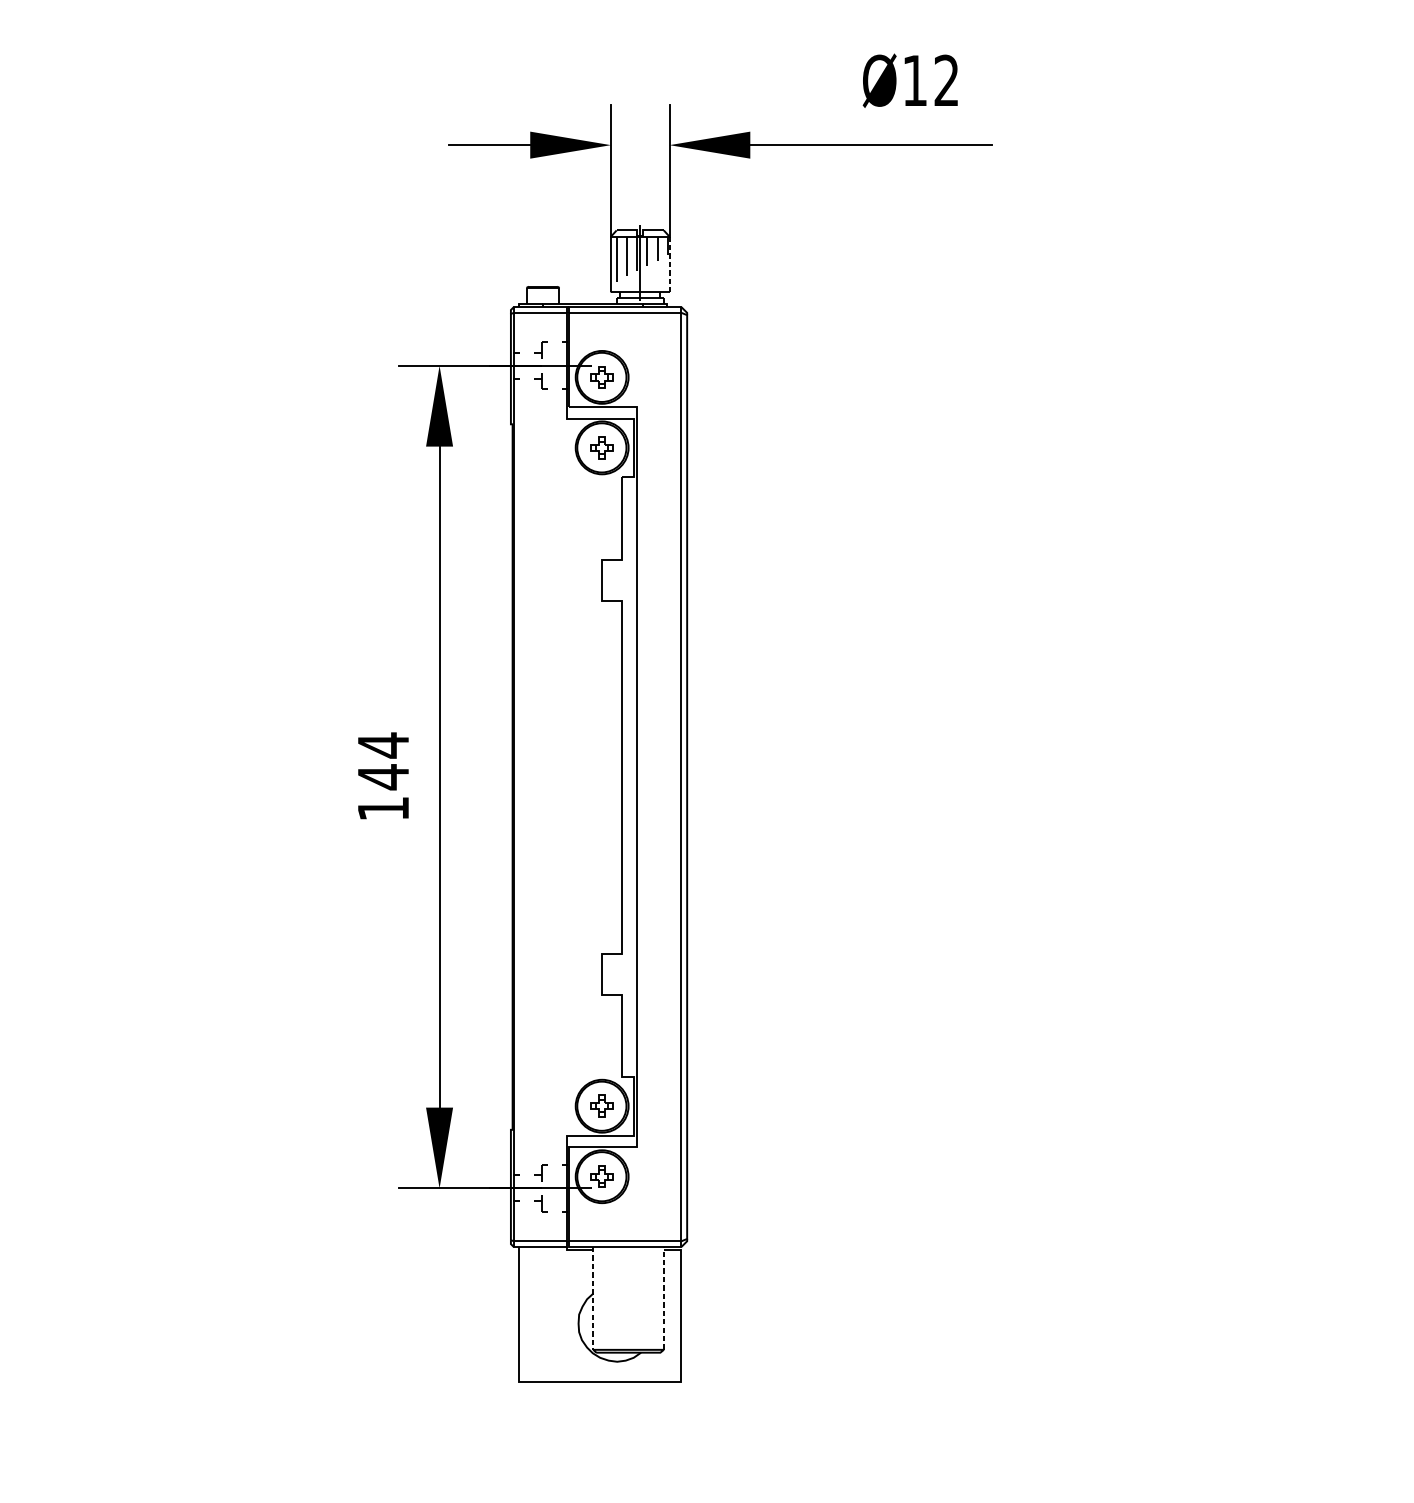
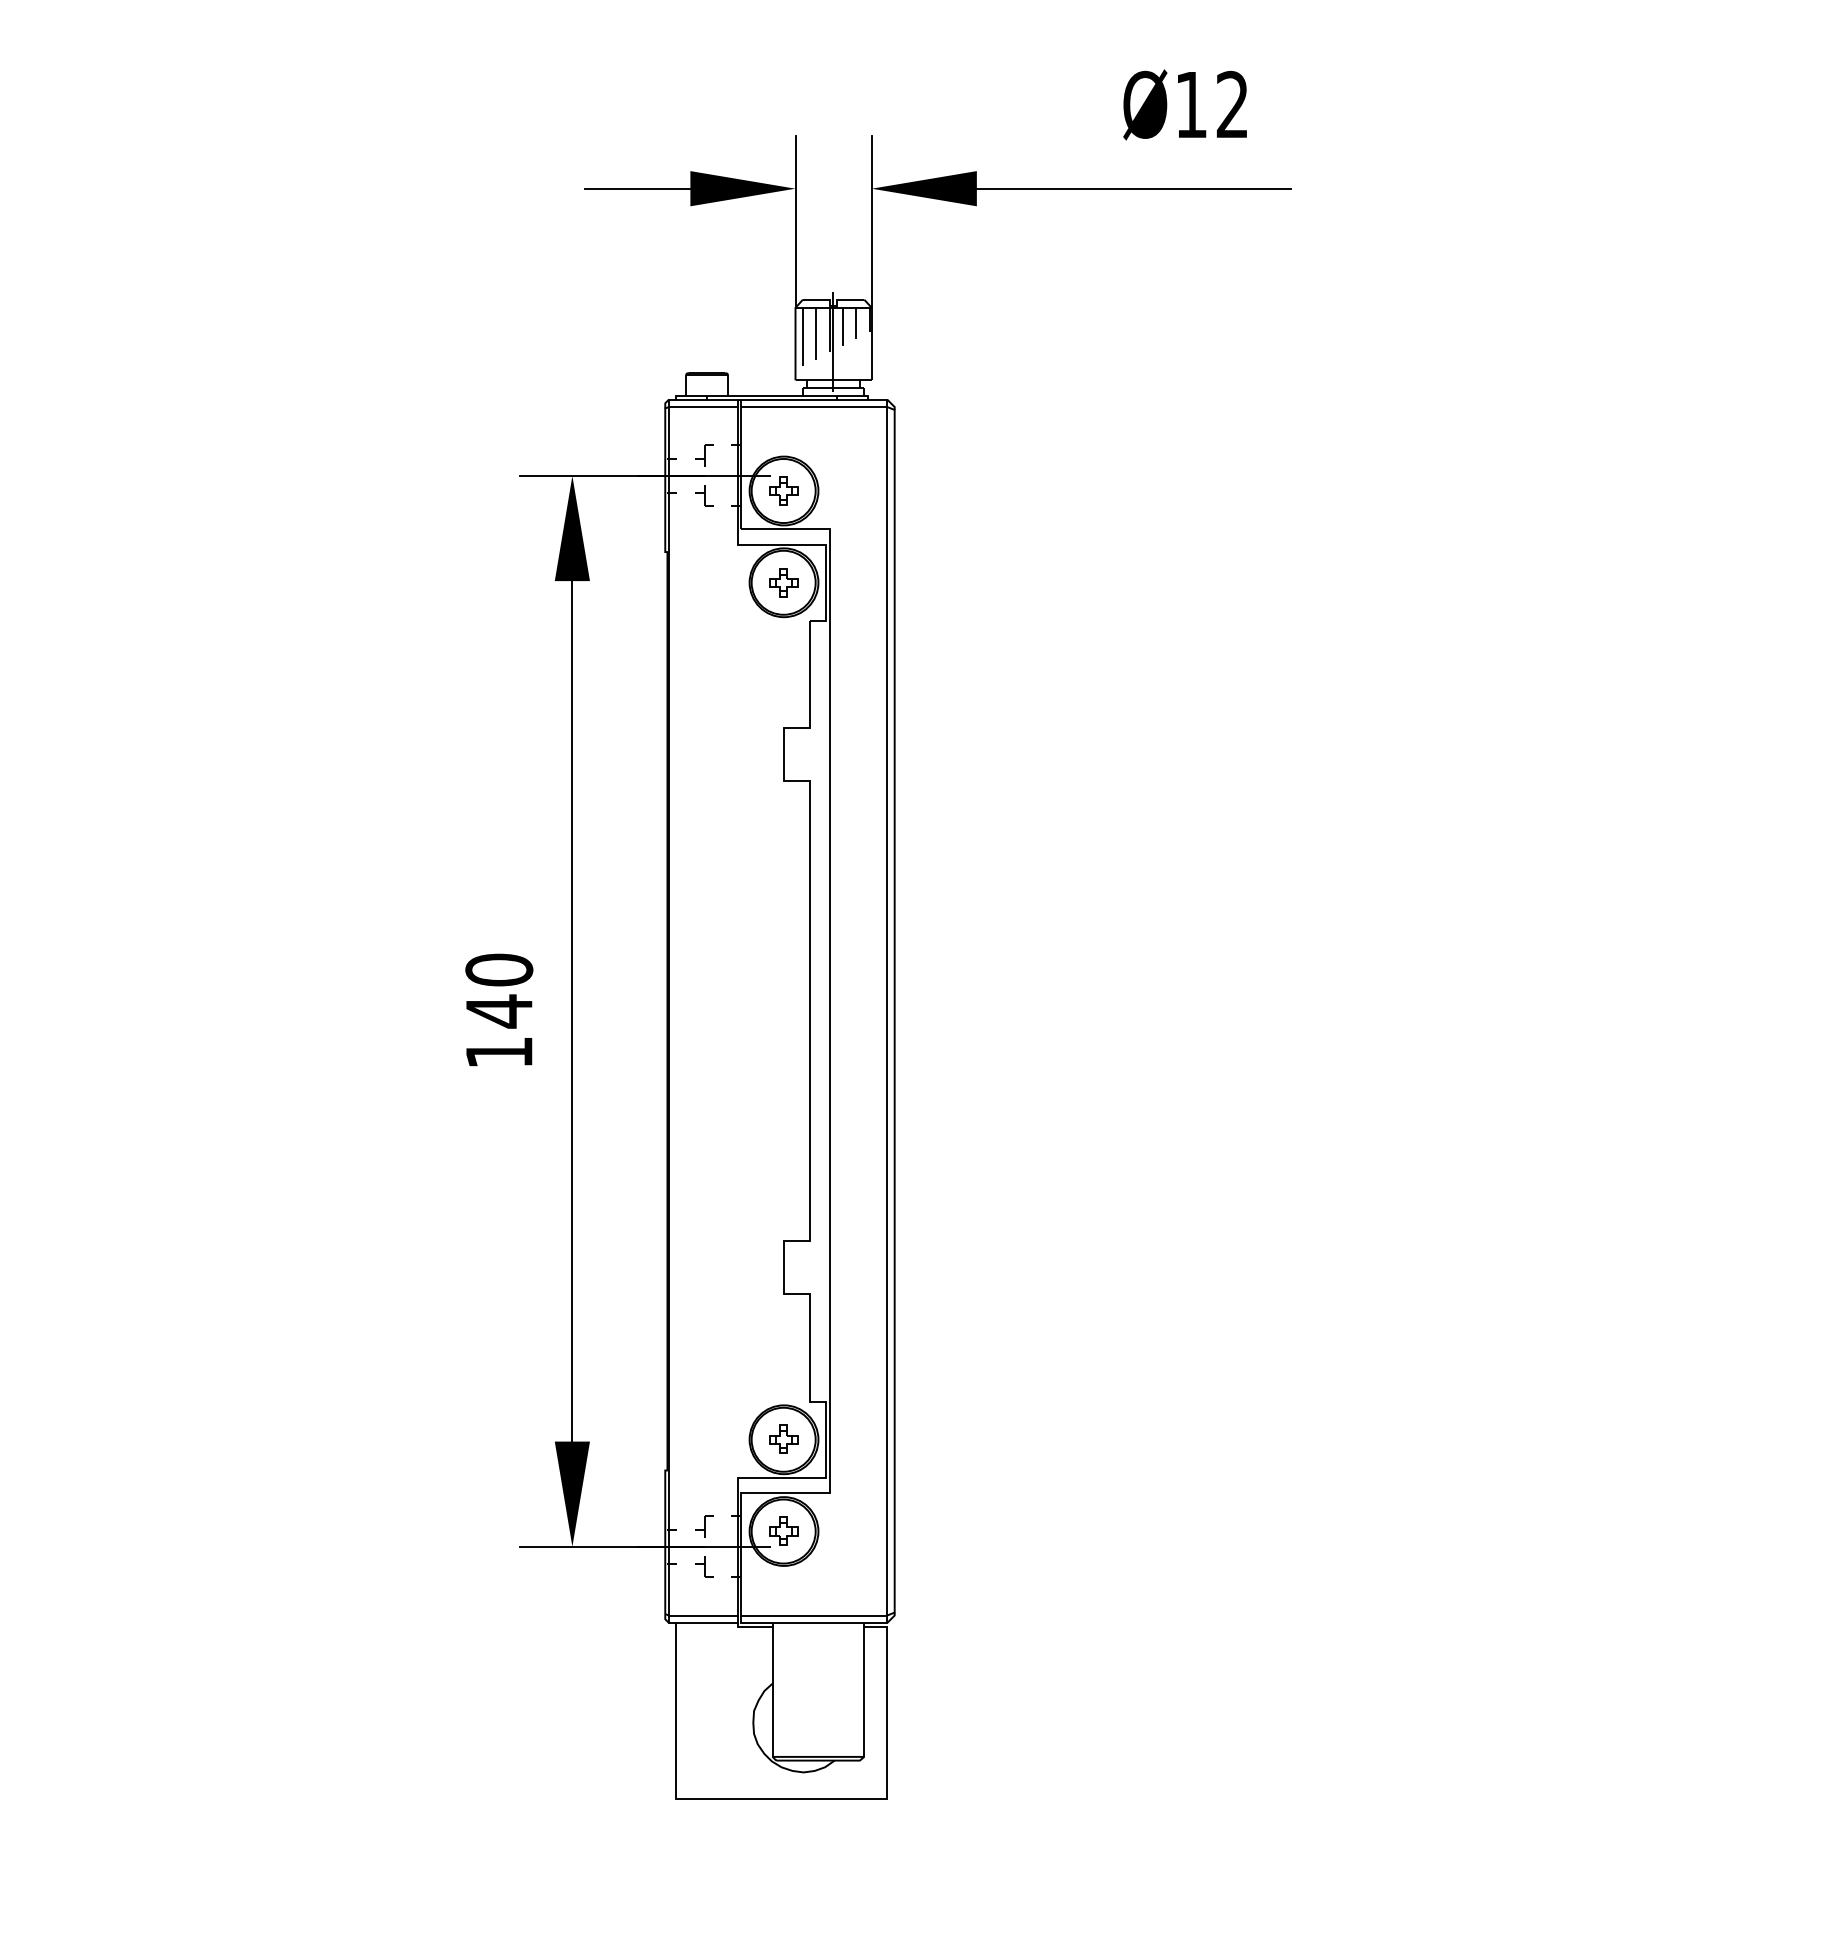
line: (669, 264) -> (871, 343), dashed -> solid
text: (383, 745) -> (499, 970), 144 -> 140
line: (593, 1298) -> (772, 1689), dashed -> solid
line: (663, 1298) -> (864, 1689), dashed -> solid

